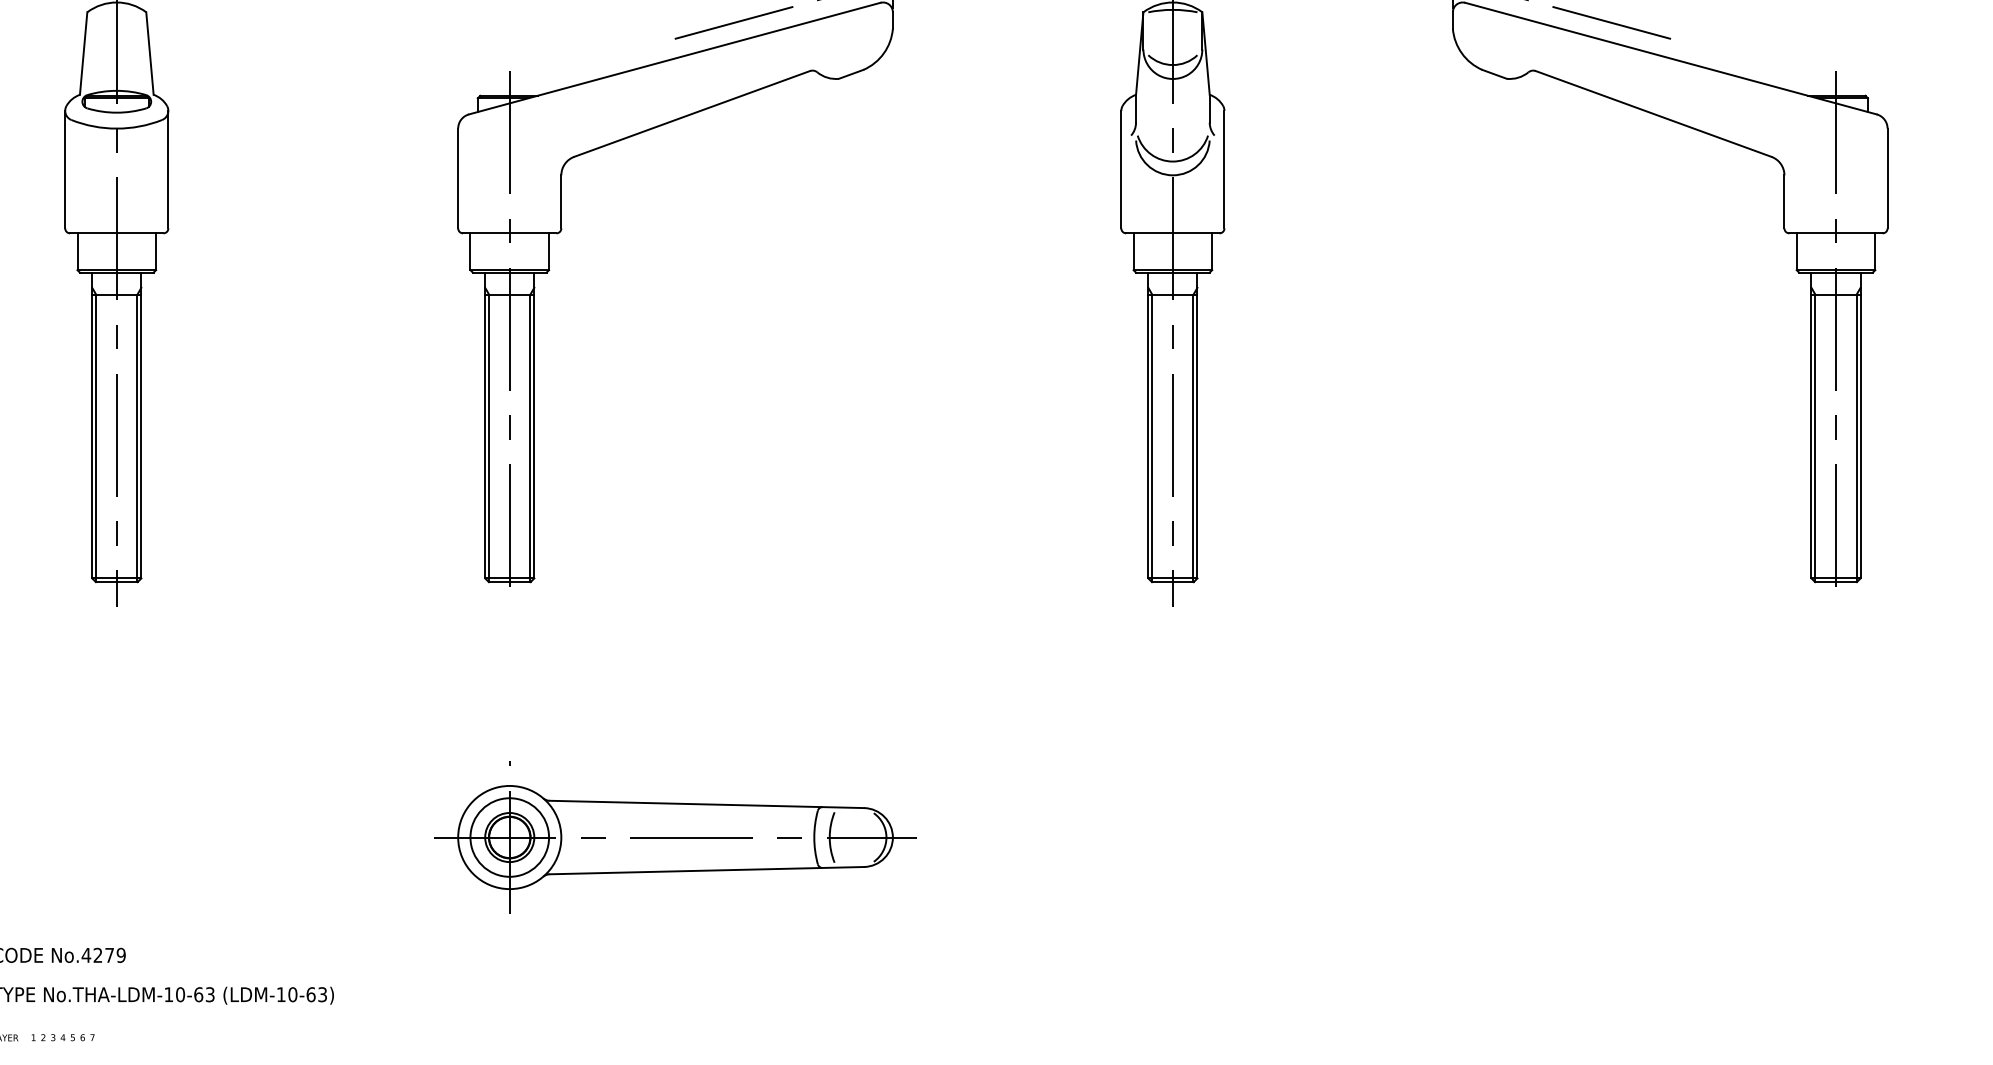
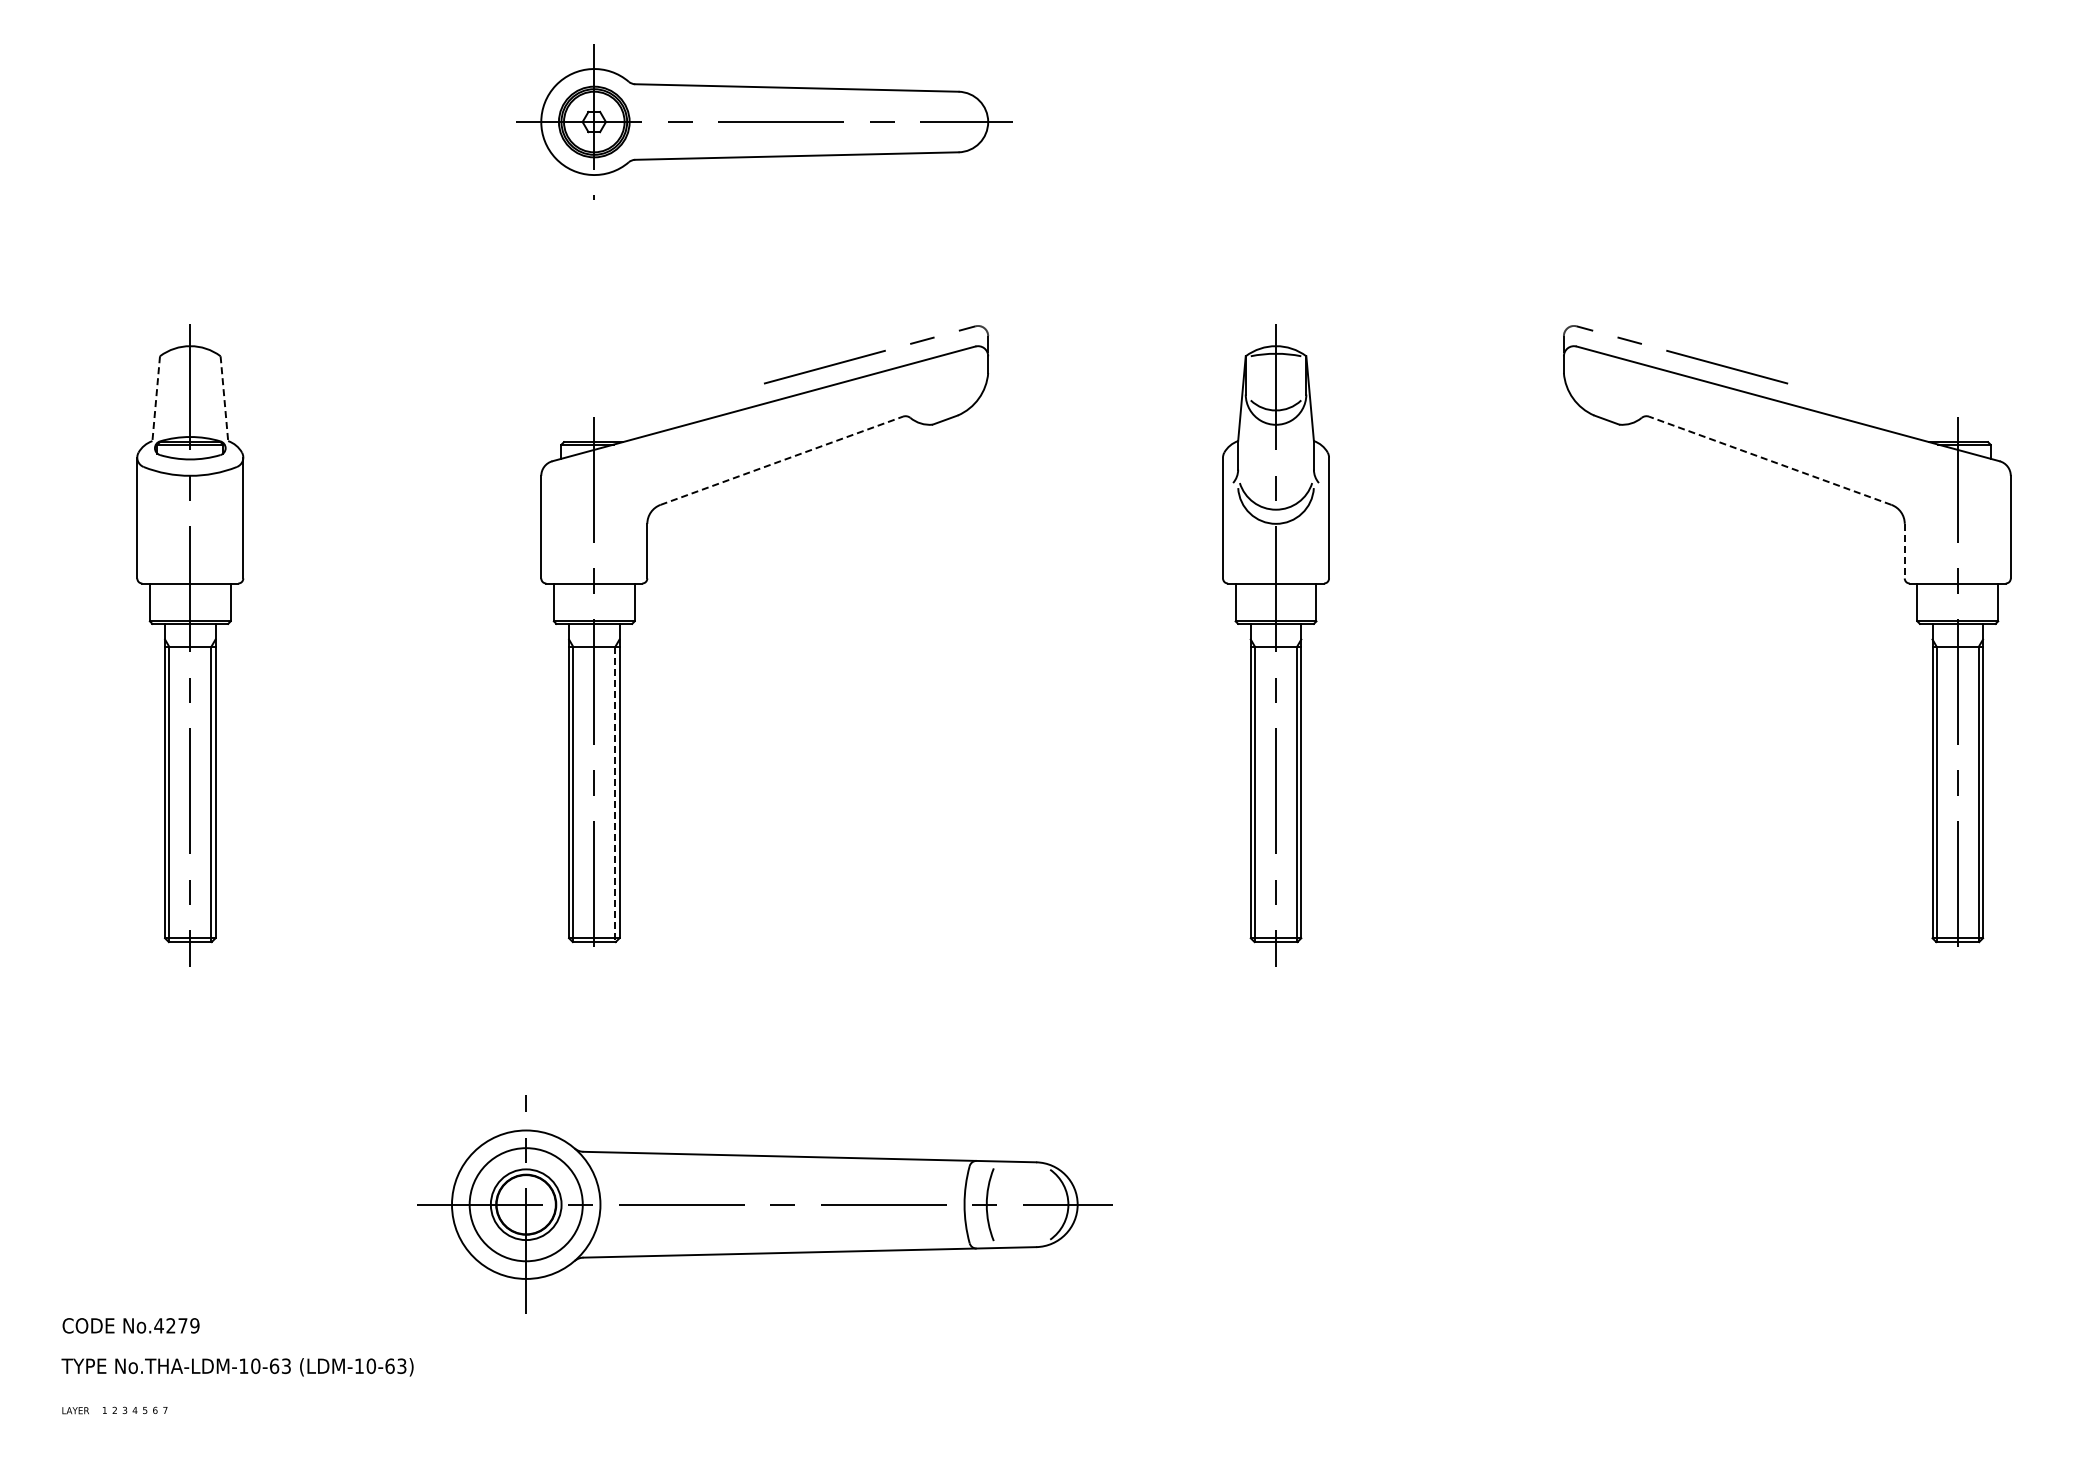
line: (83, 53) -> (156, 398), solid -> dashed
line: (150, 53) -> (224, 398), solid -> dashed
line: (691, 113) -> (781, 460), solid -> dashed
line: (1653, 113) -> (1770, 460), solid -> dashed
line: (1784, 202) -> (1904, 551), solid -> dashed
line: (530, 438) -> (615, 794), solid -> dashed
part: (675, 837) -> (764, 1204), size x1.4

